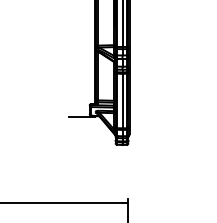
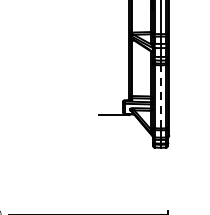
line: (122, 100) -> (161, 96), solid -> dashed

